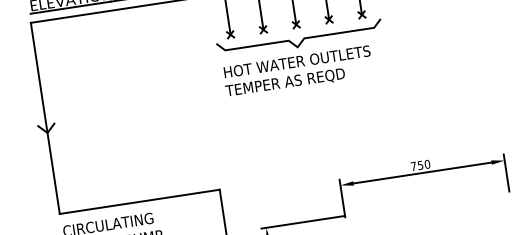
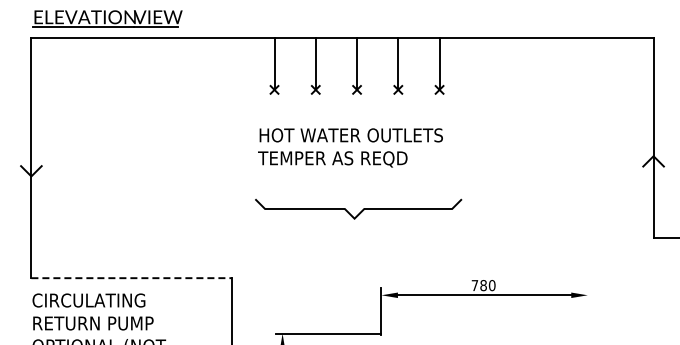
curve: (302, 39) -> (361, 210), moved
text: (420, 165) -> (483, 285), 750 -> 780
line: (506, 172) -> (587, 310), removed
line: (140, 202) -> (132, 278), solid -> dashed

